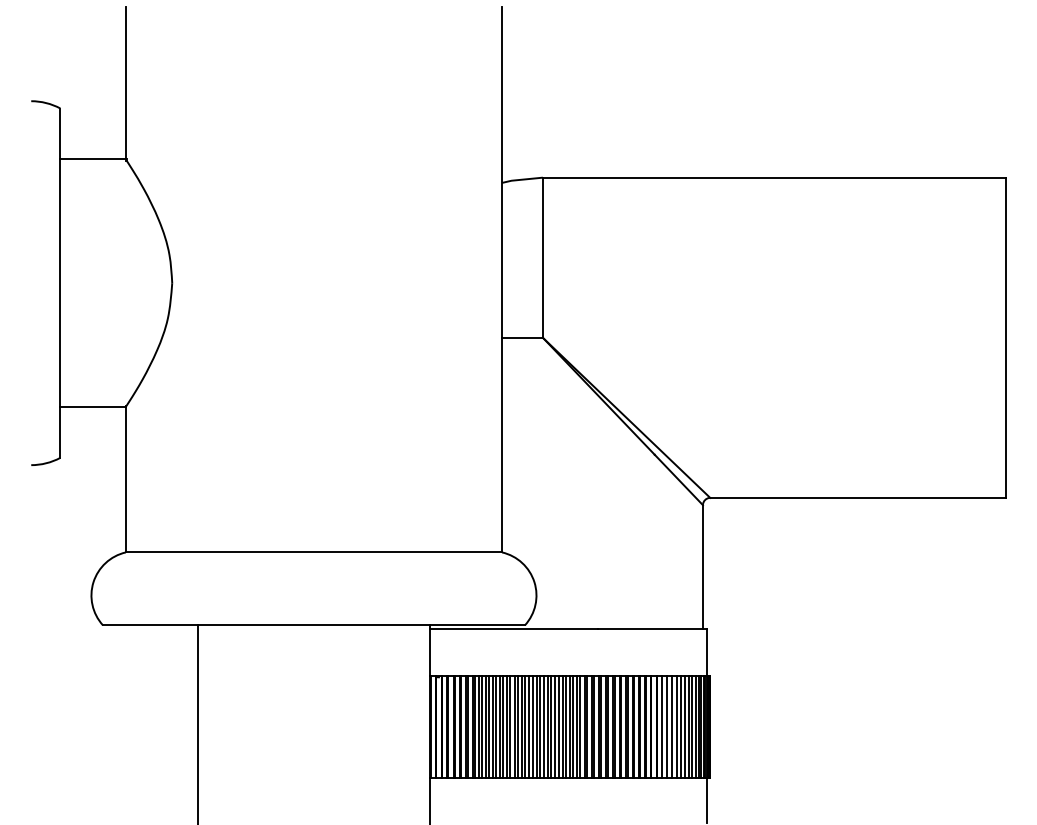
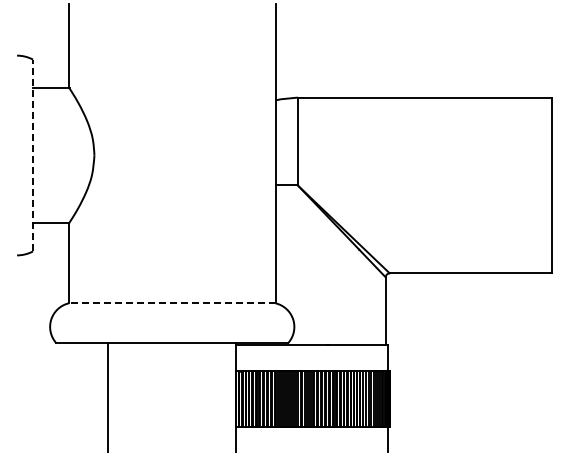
line: (61, 283) -> (33, 155), solid -> dashed
line: (312, 552) -> (171, 303), solid -> dashed

